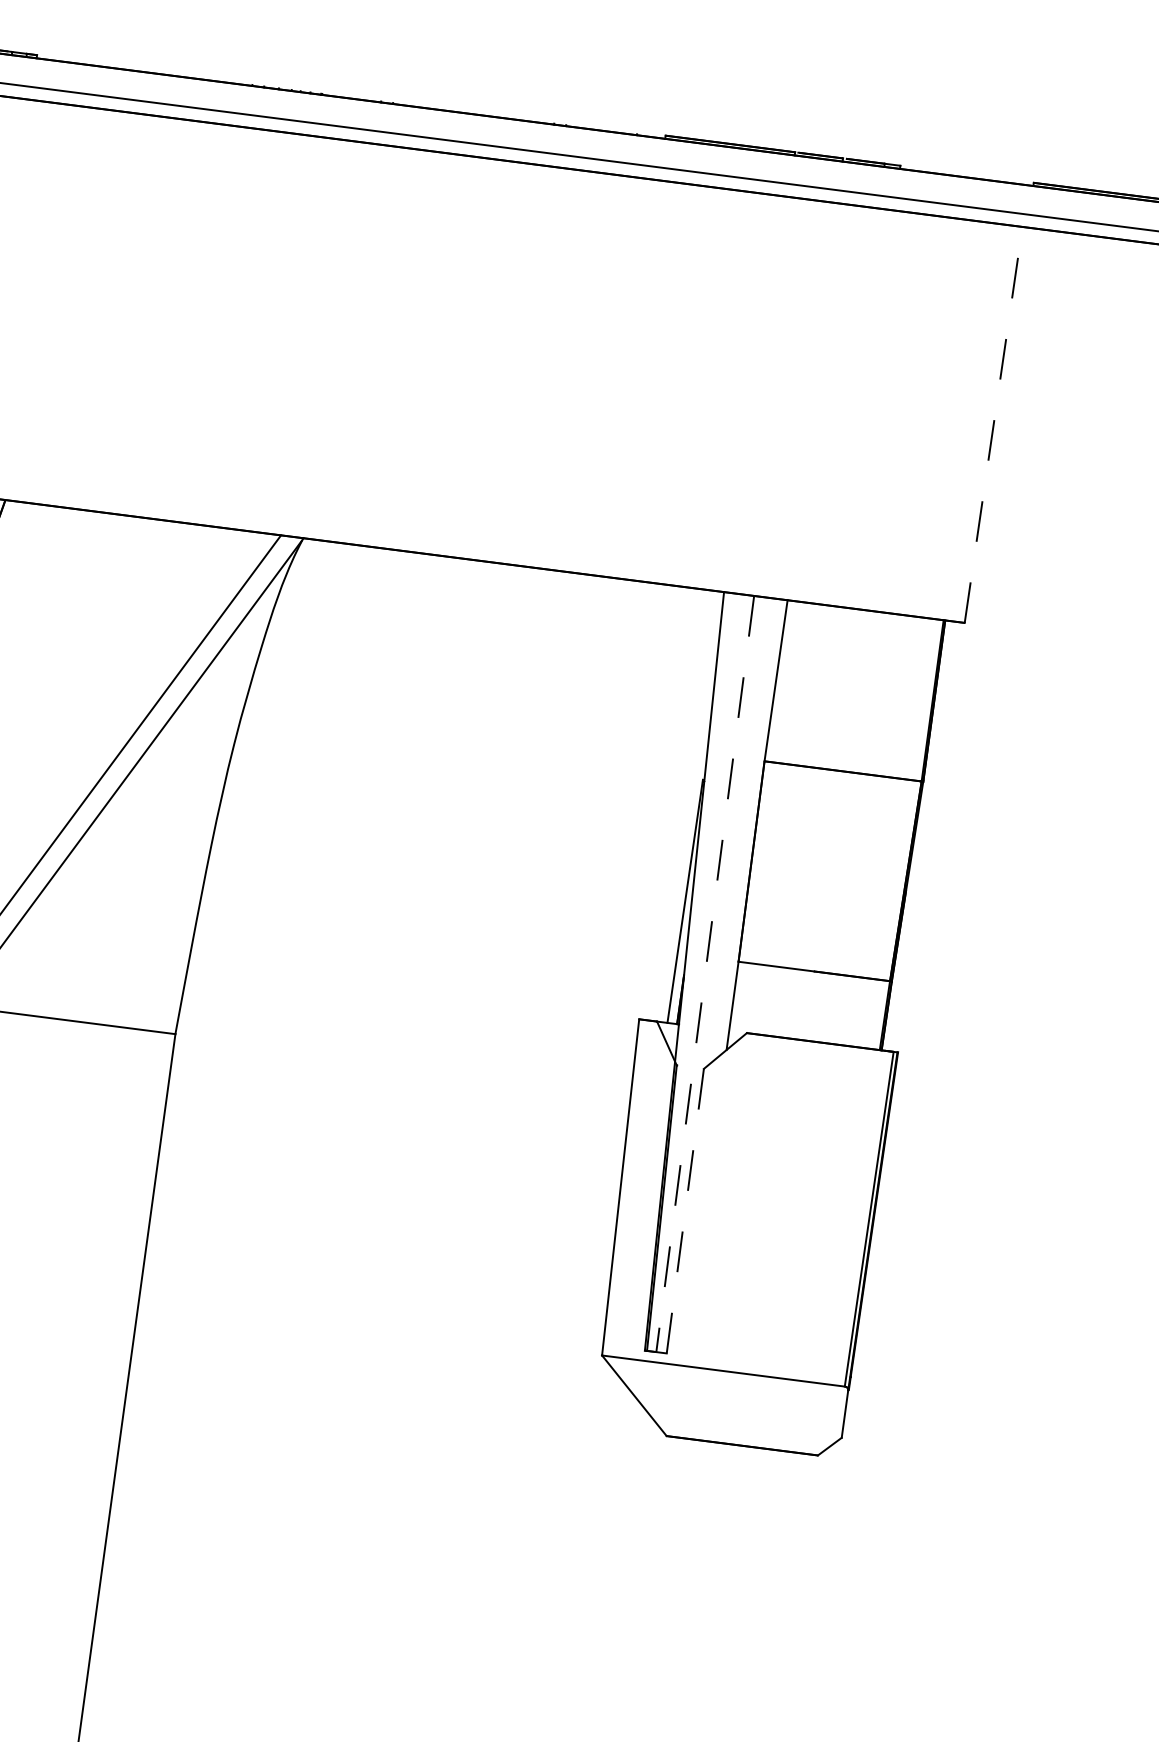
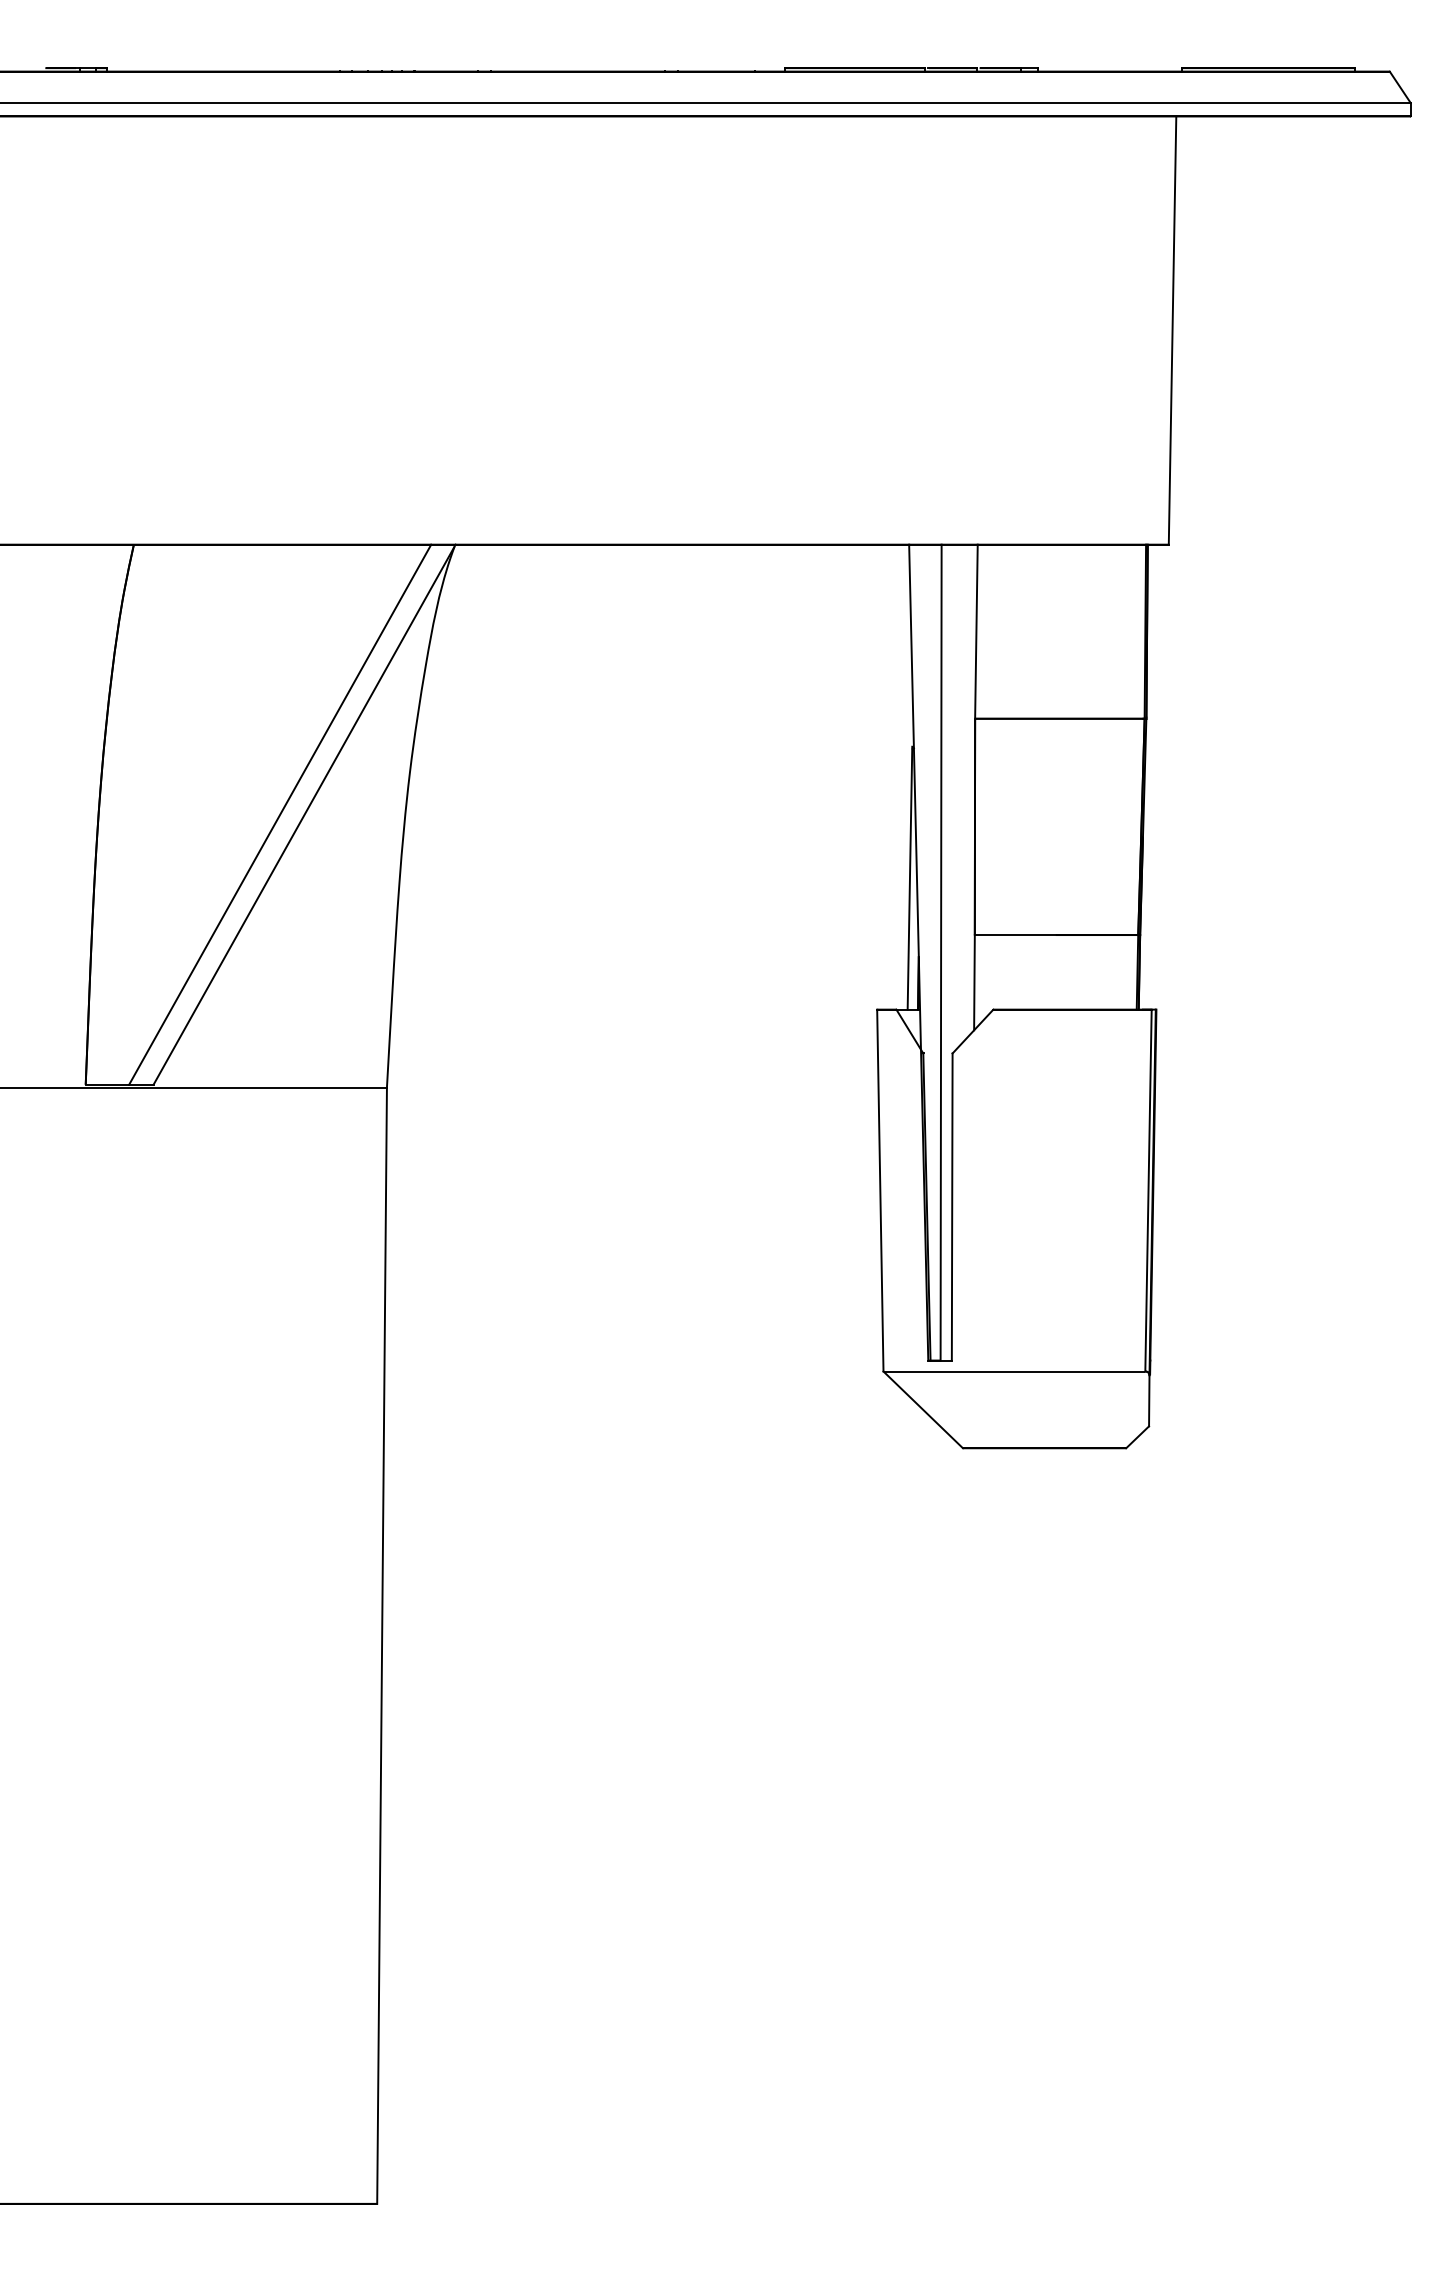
line: (993, 424) -> (1172, 330), dashed -> solid
line: (705, 973) -> (941, 952), dashed -> solid
line: (685, 1211) -> (952, 1207), dashed -> solid

